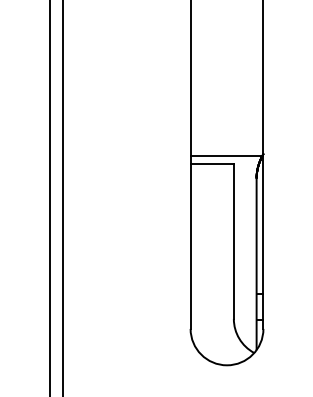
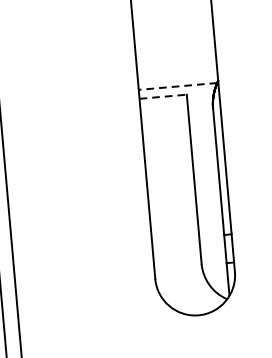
line: (226, 156) -> (178, 87), solid -> dashed
line: (212, 164) -> (163, 97), solid -> dashed

